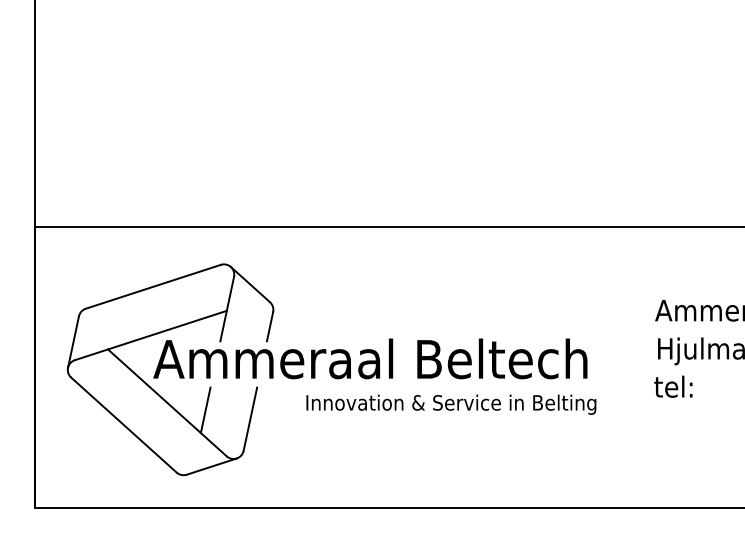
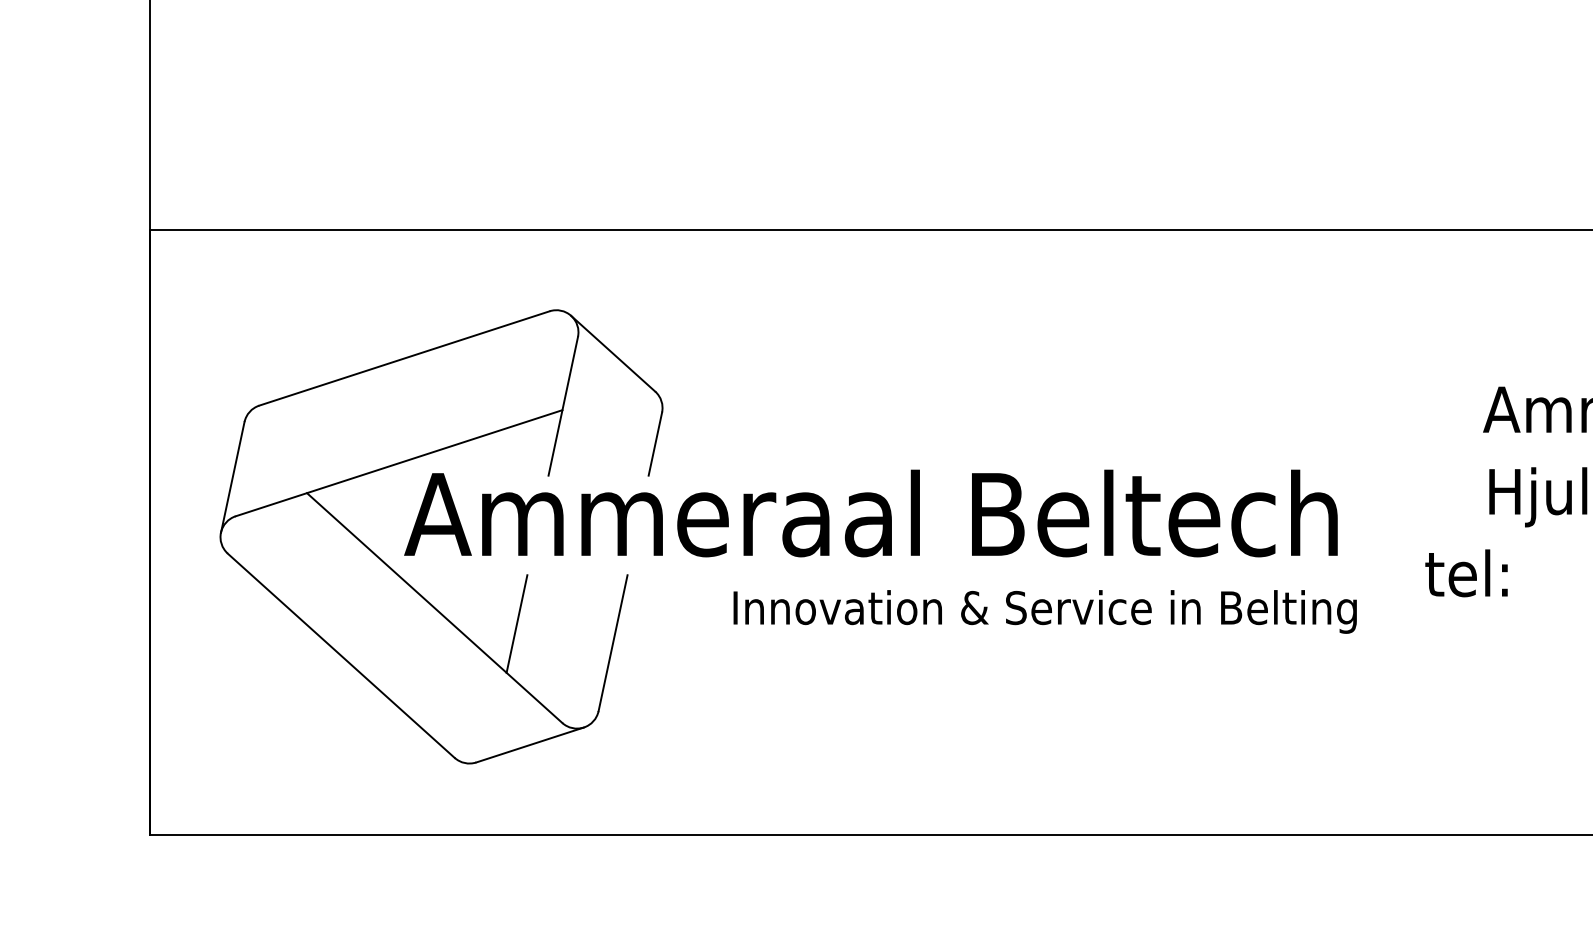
text: (673, 386) -> (1466, 572), moved

